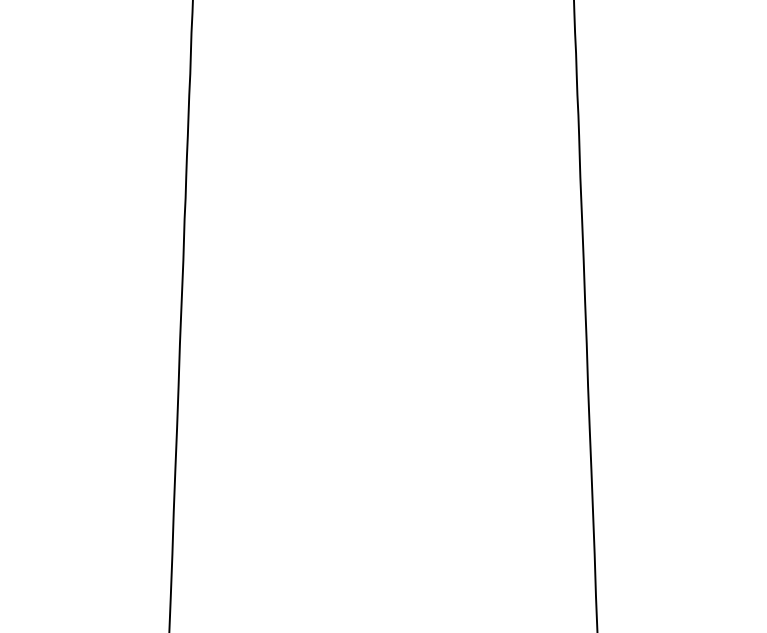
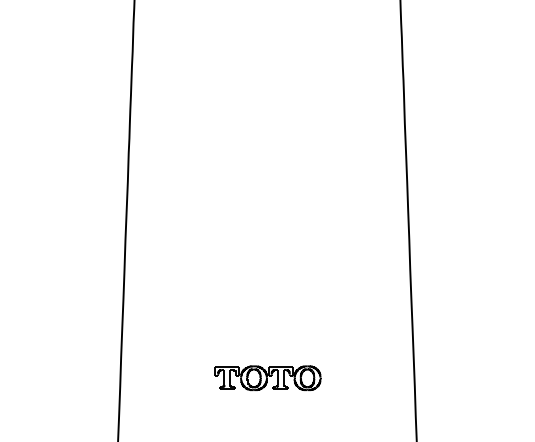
part: (383, 540) -> (267, 377), added

